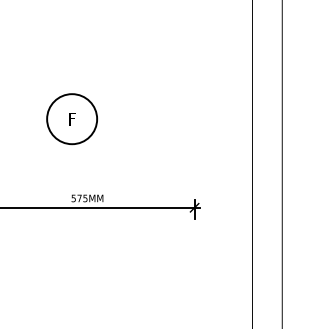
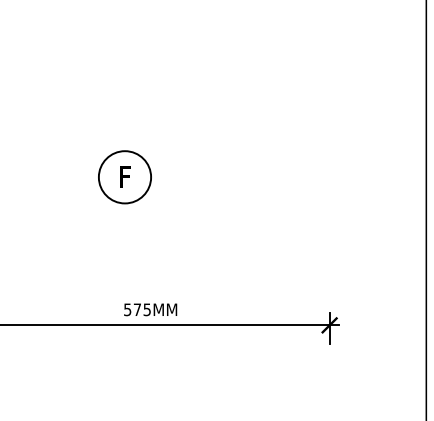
circle: (71, 118) -> (123, 176), size x0.62

